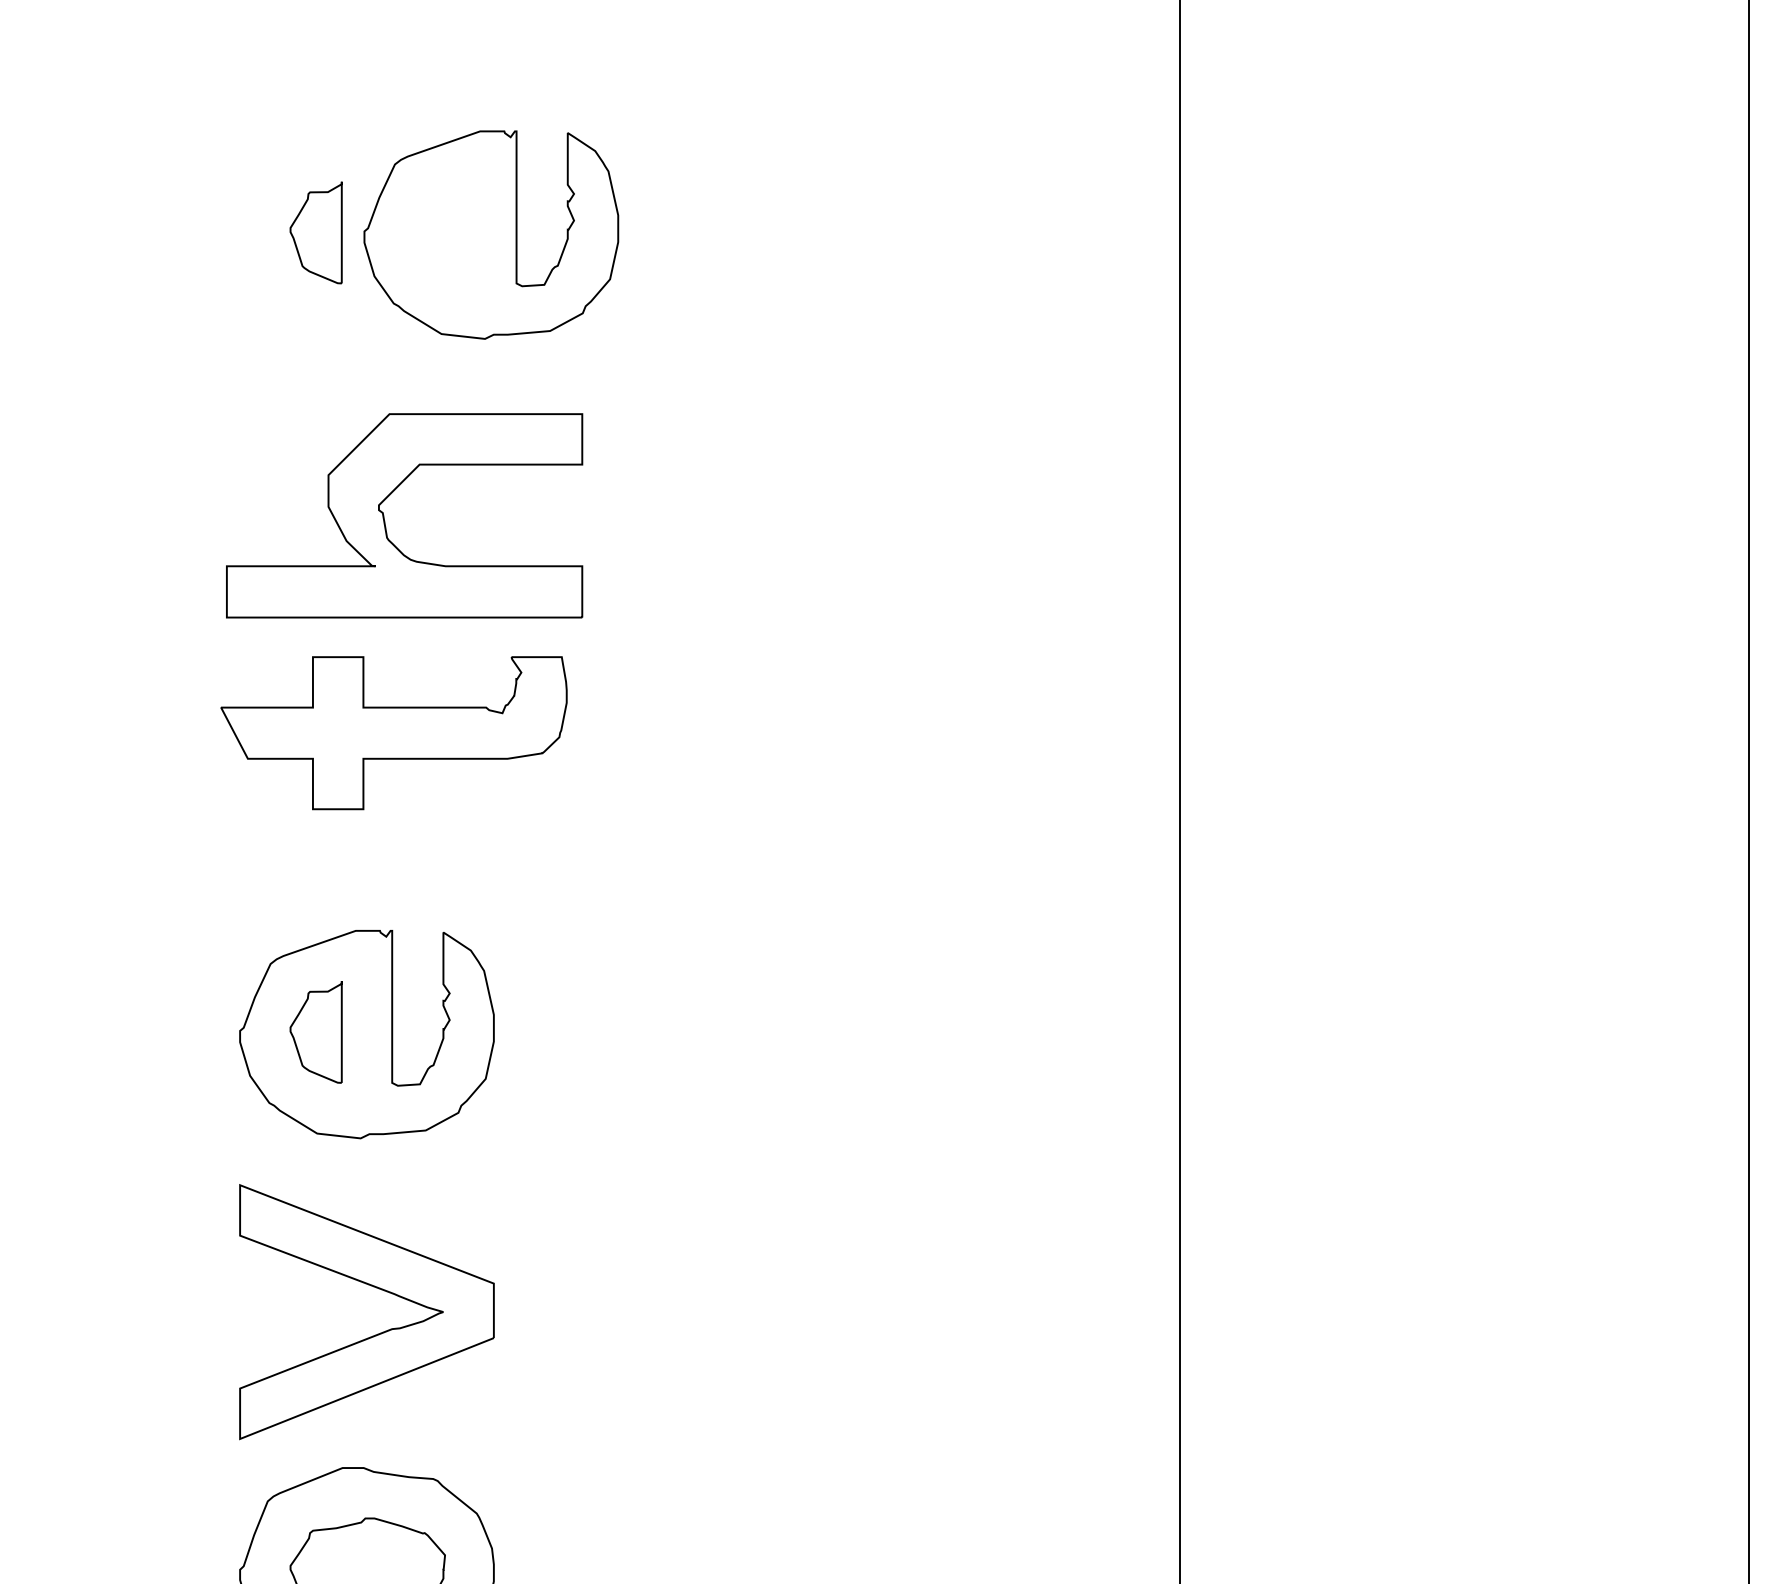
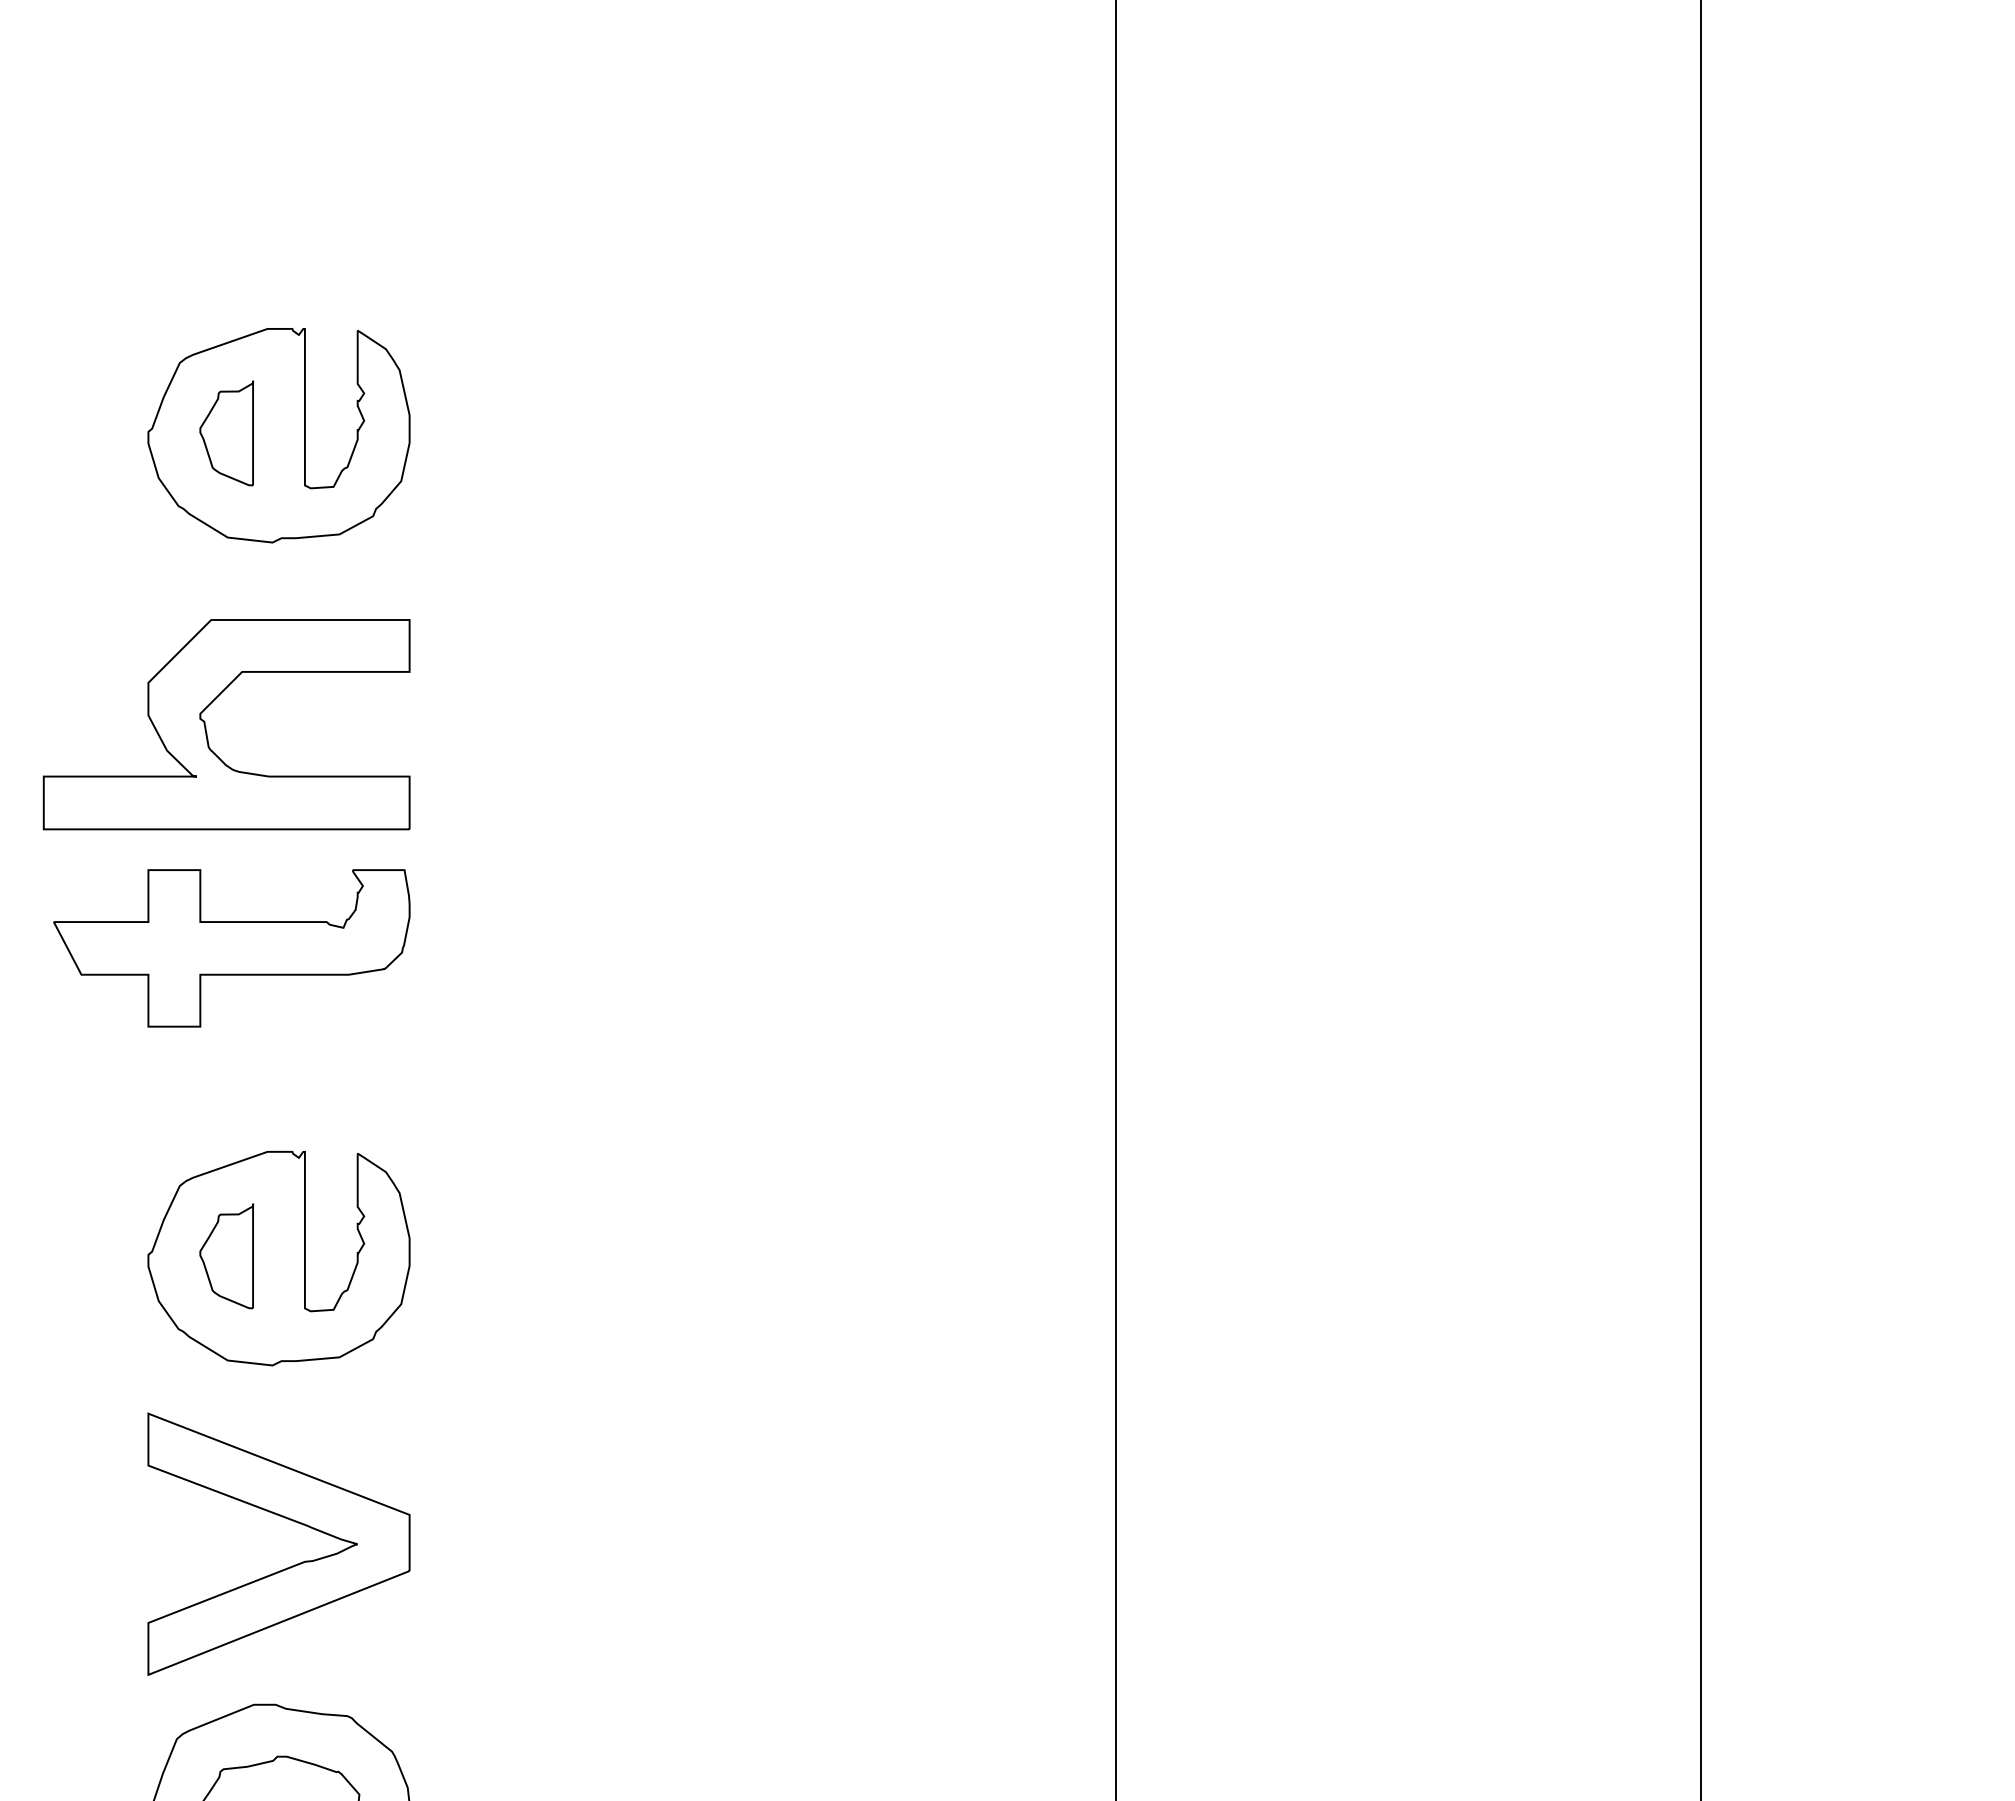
part: (490, 234) -> (278, 435), moved
part: (384, 518) -> (206, 727), moved
part: (393, 733) -> (231, 948), moved

